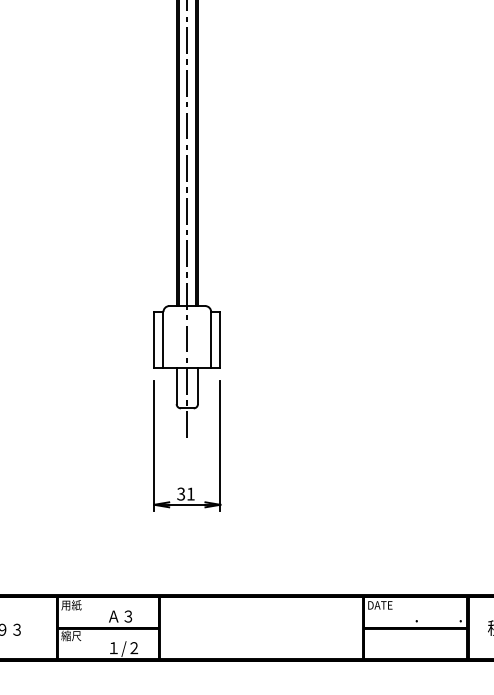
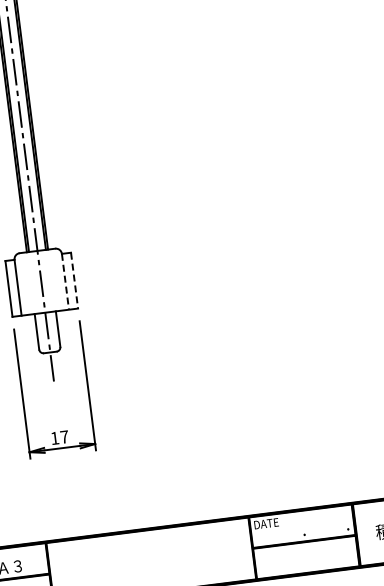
line: (211, 340) -> (65, 282), solid -> dashed
line: (220, 340) -> (74, 280), solid -> dashed
text: (185, 493) -> (59, 437), 31 -> 17

